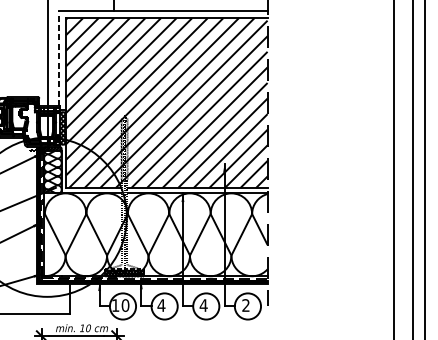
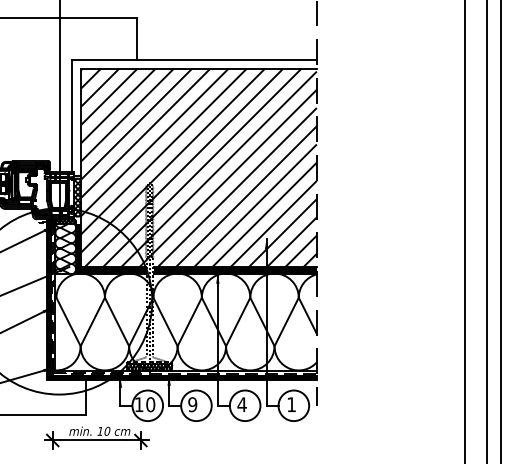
line: (58, 58) -> (72, 115), dashed -> solid
fill: (164, 171) -> (196, 248), added
text: (161, 305) -> (192, 404), 4 -> 9
text: (245, 305) -> (291, 404), 2 -> 1

